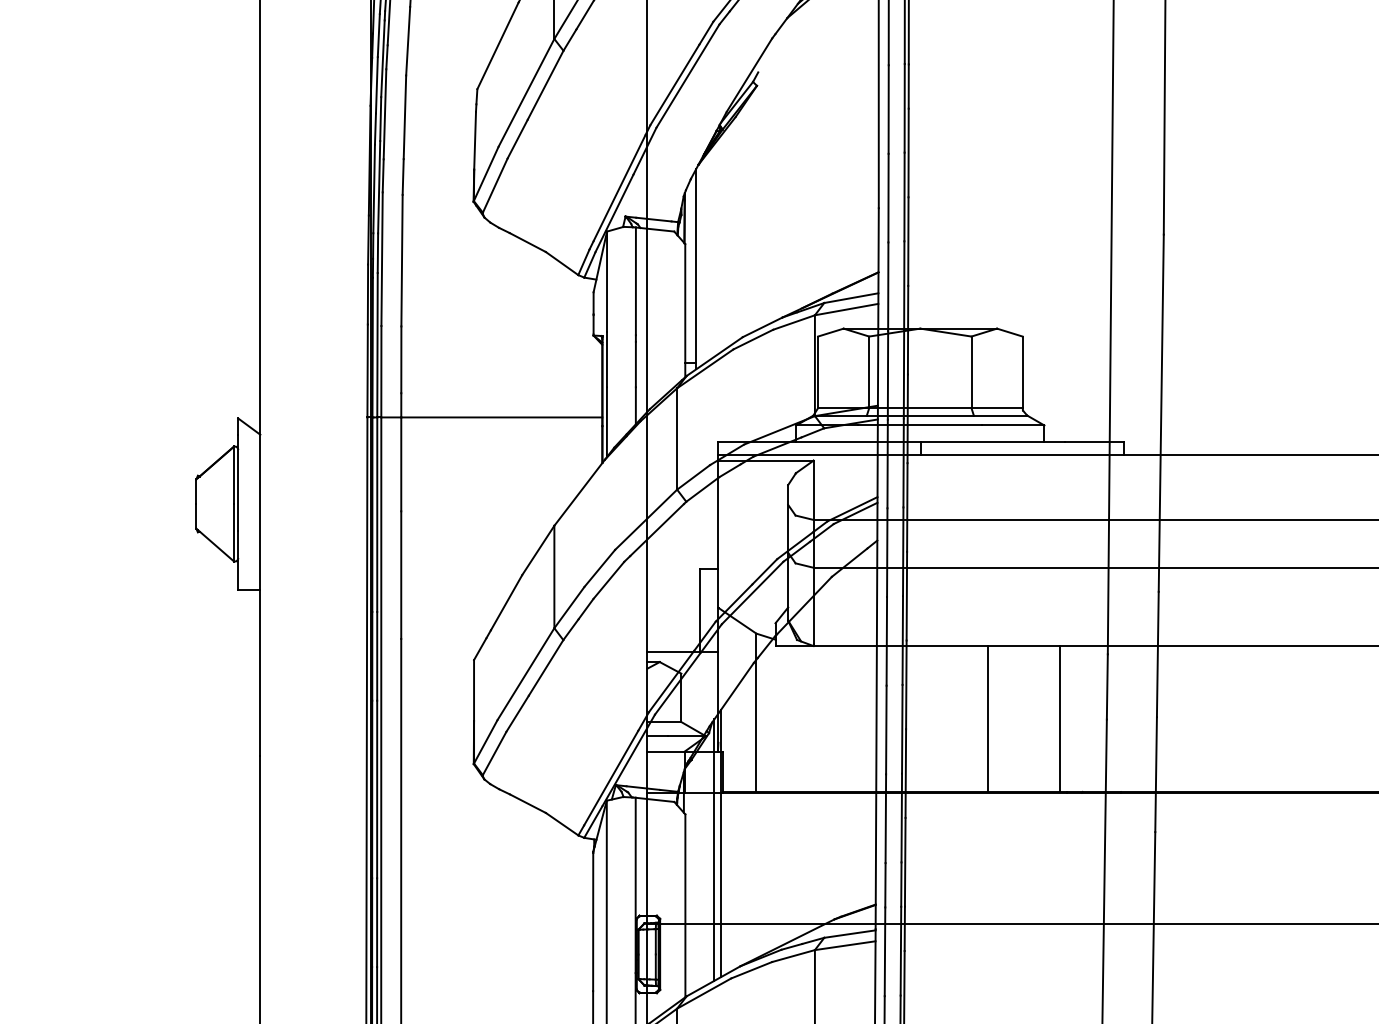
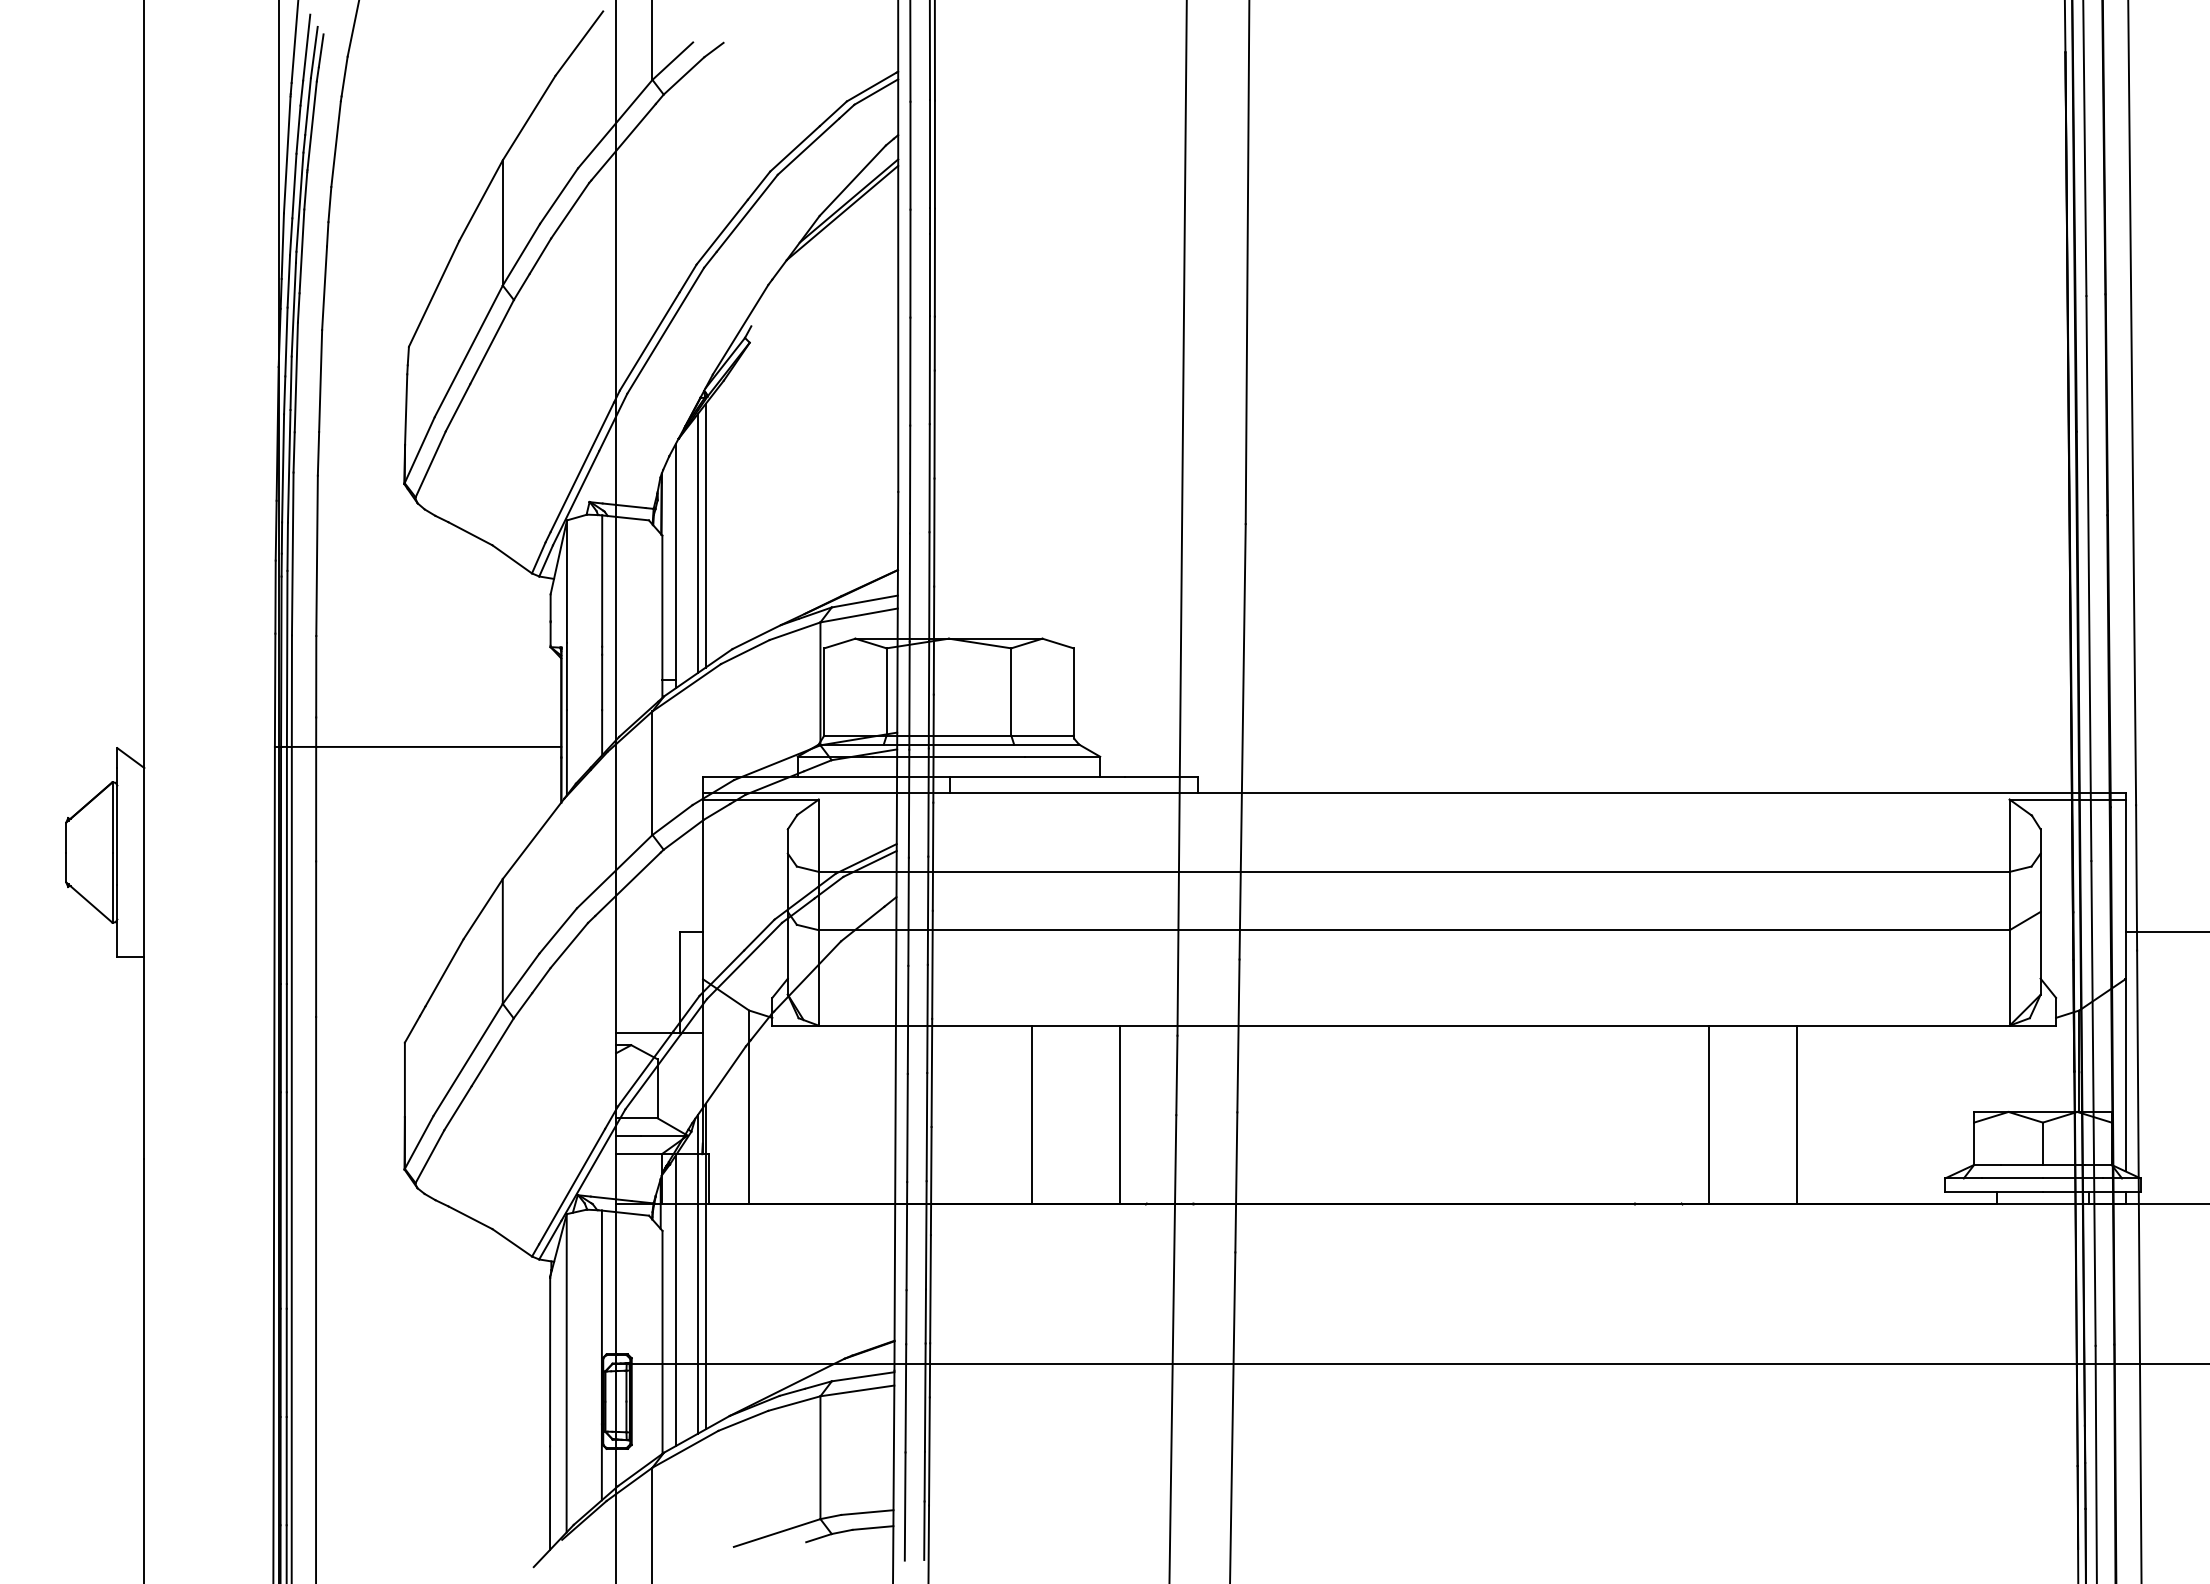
line: (720, 243) -> (705, 535), added
line: (714, 249) -> (697, 542), added
line: (696, 871) -> (676, 1300), added

